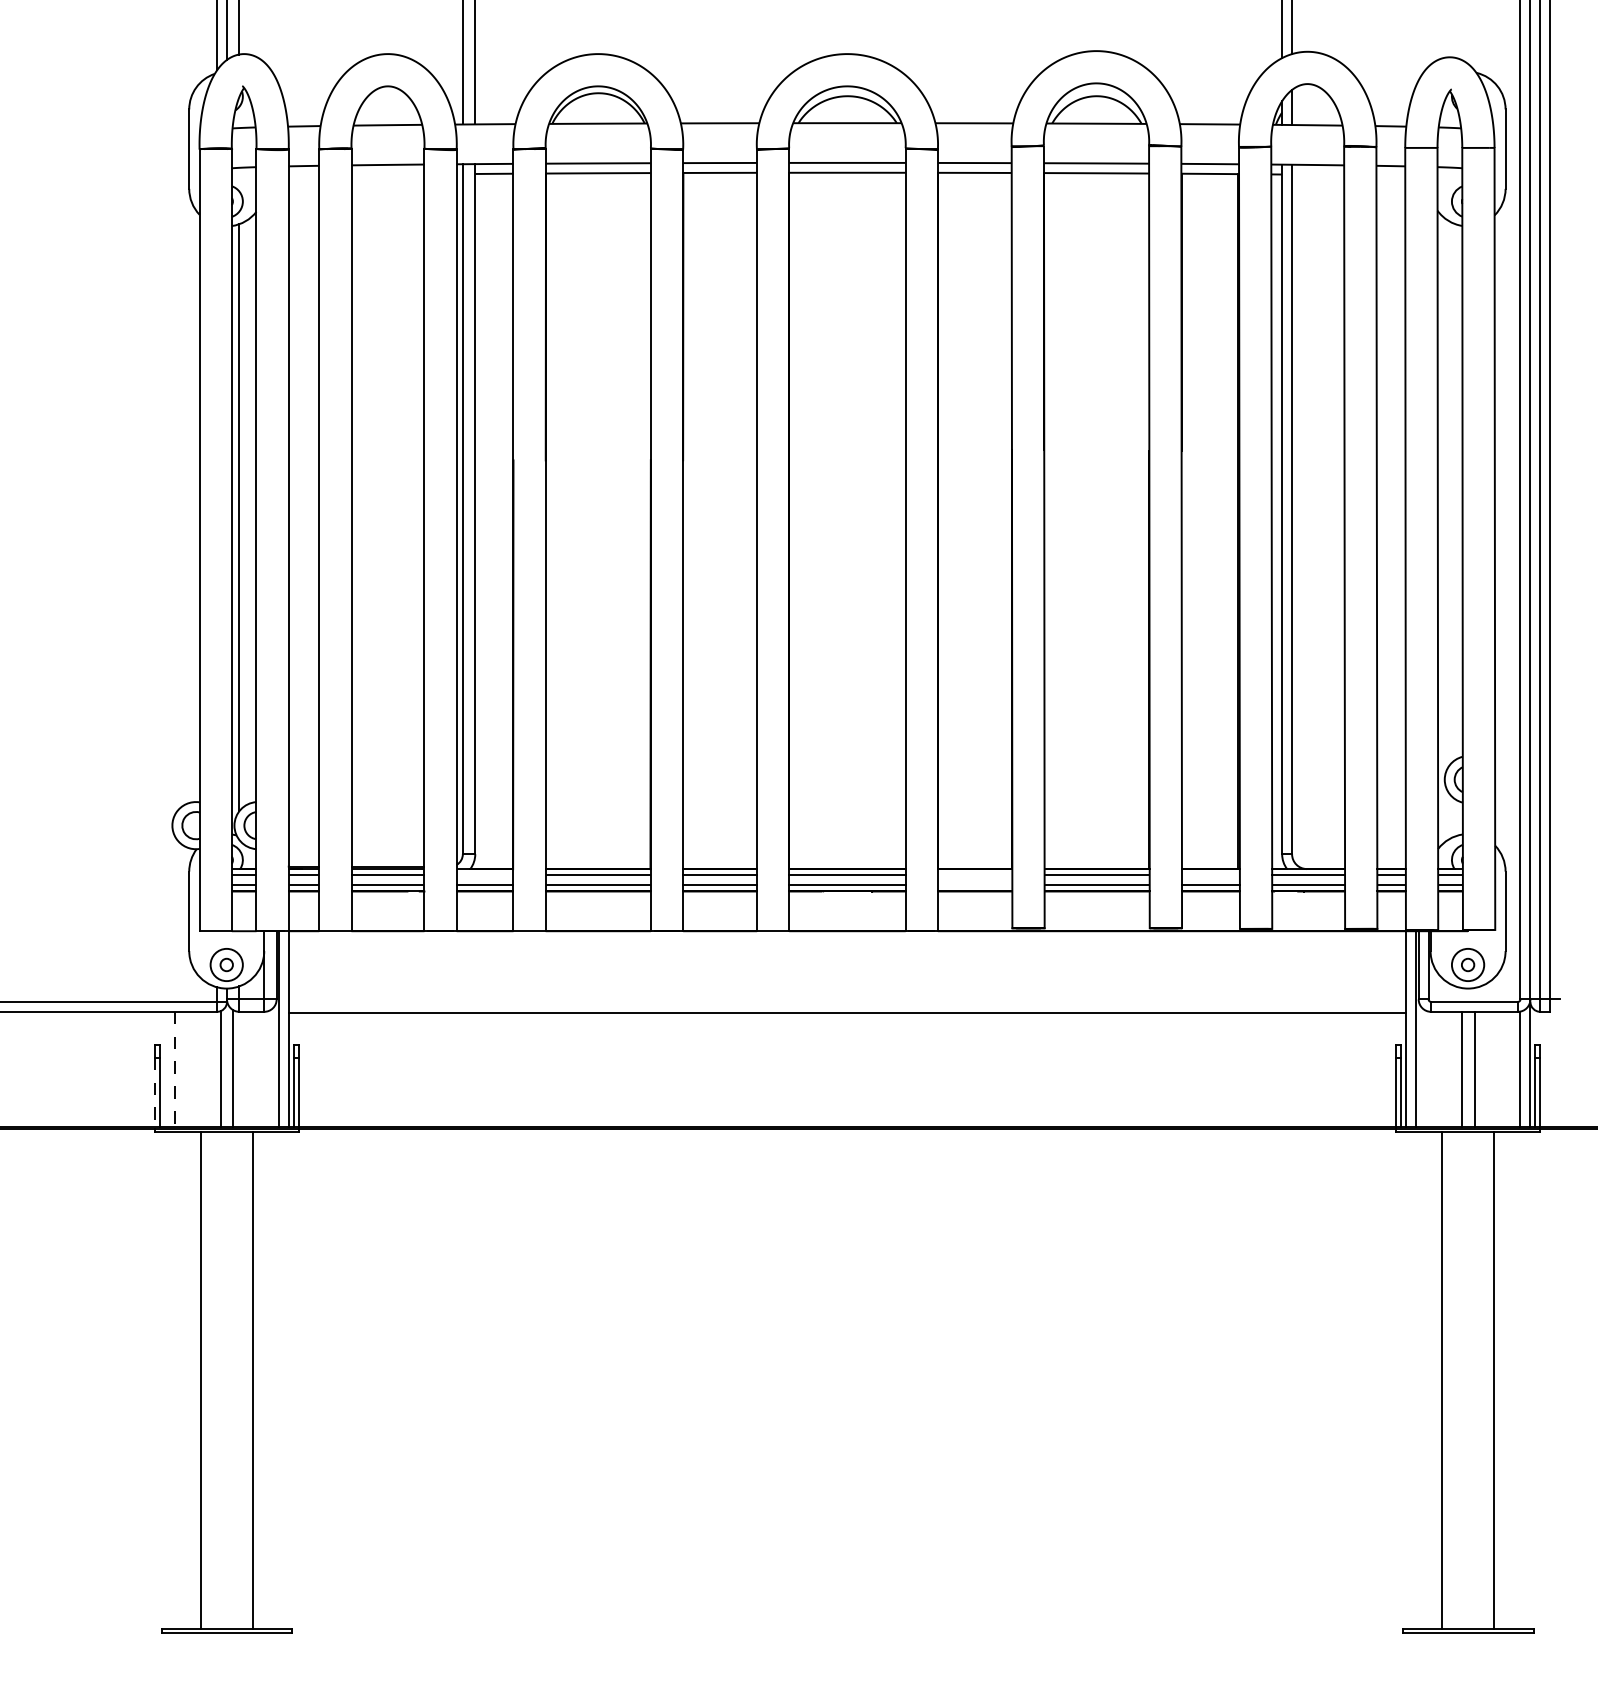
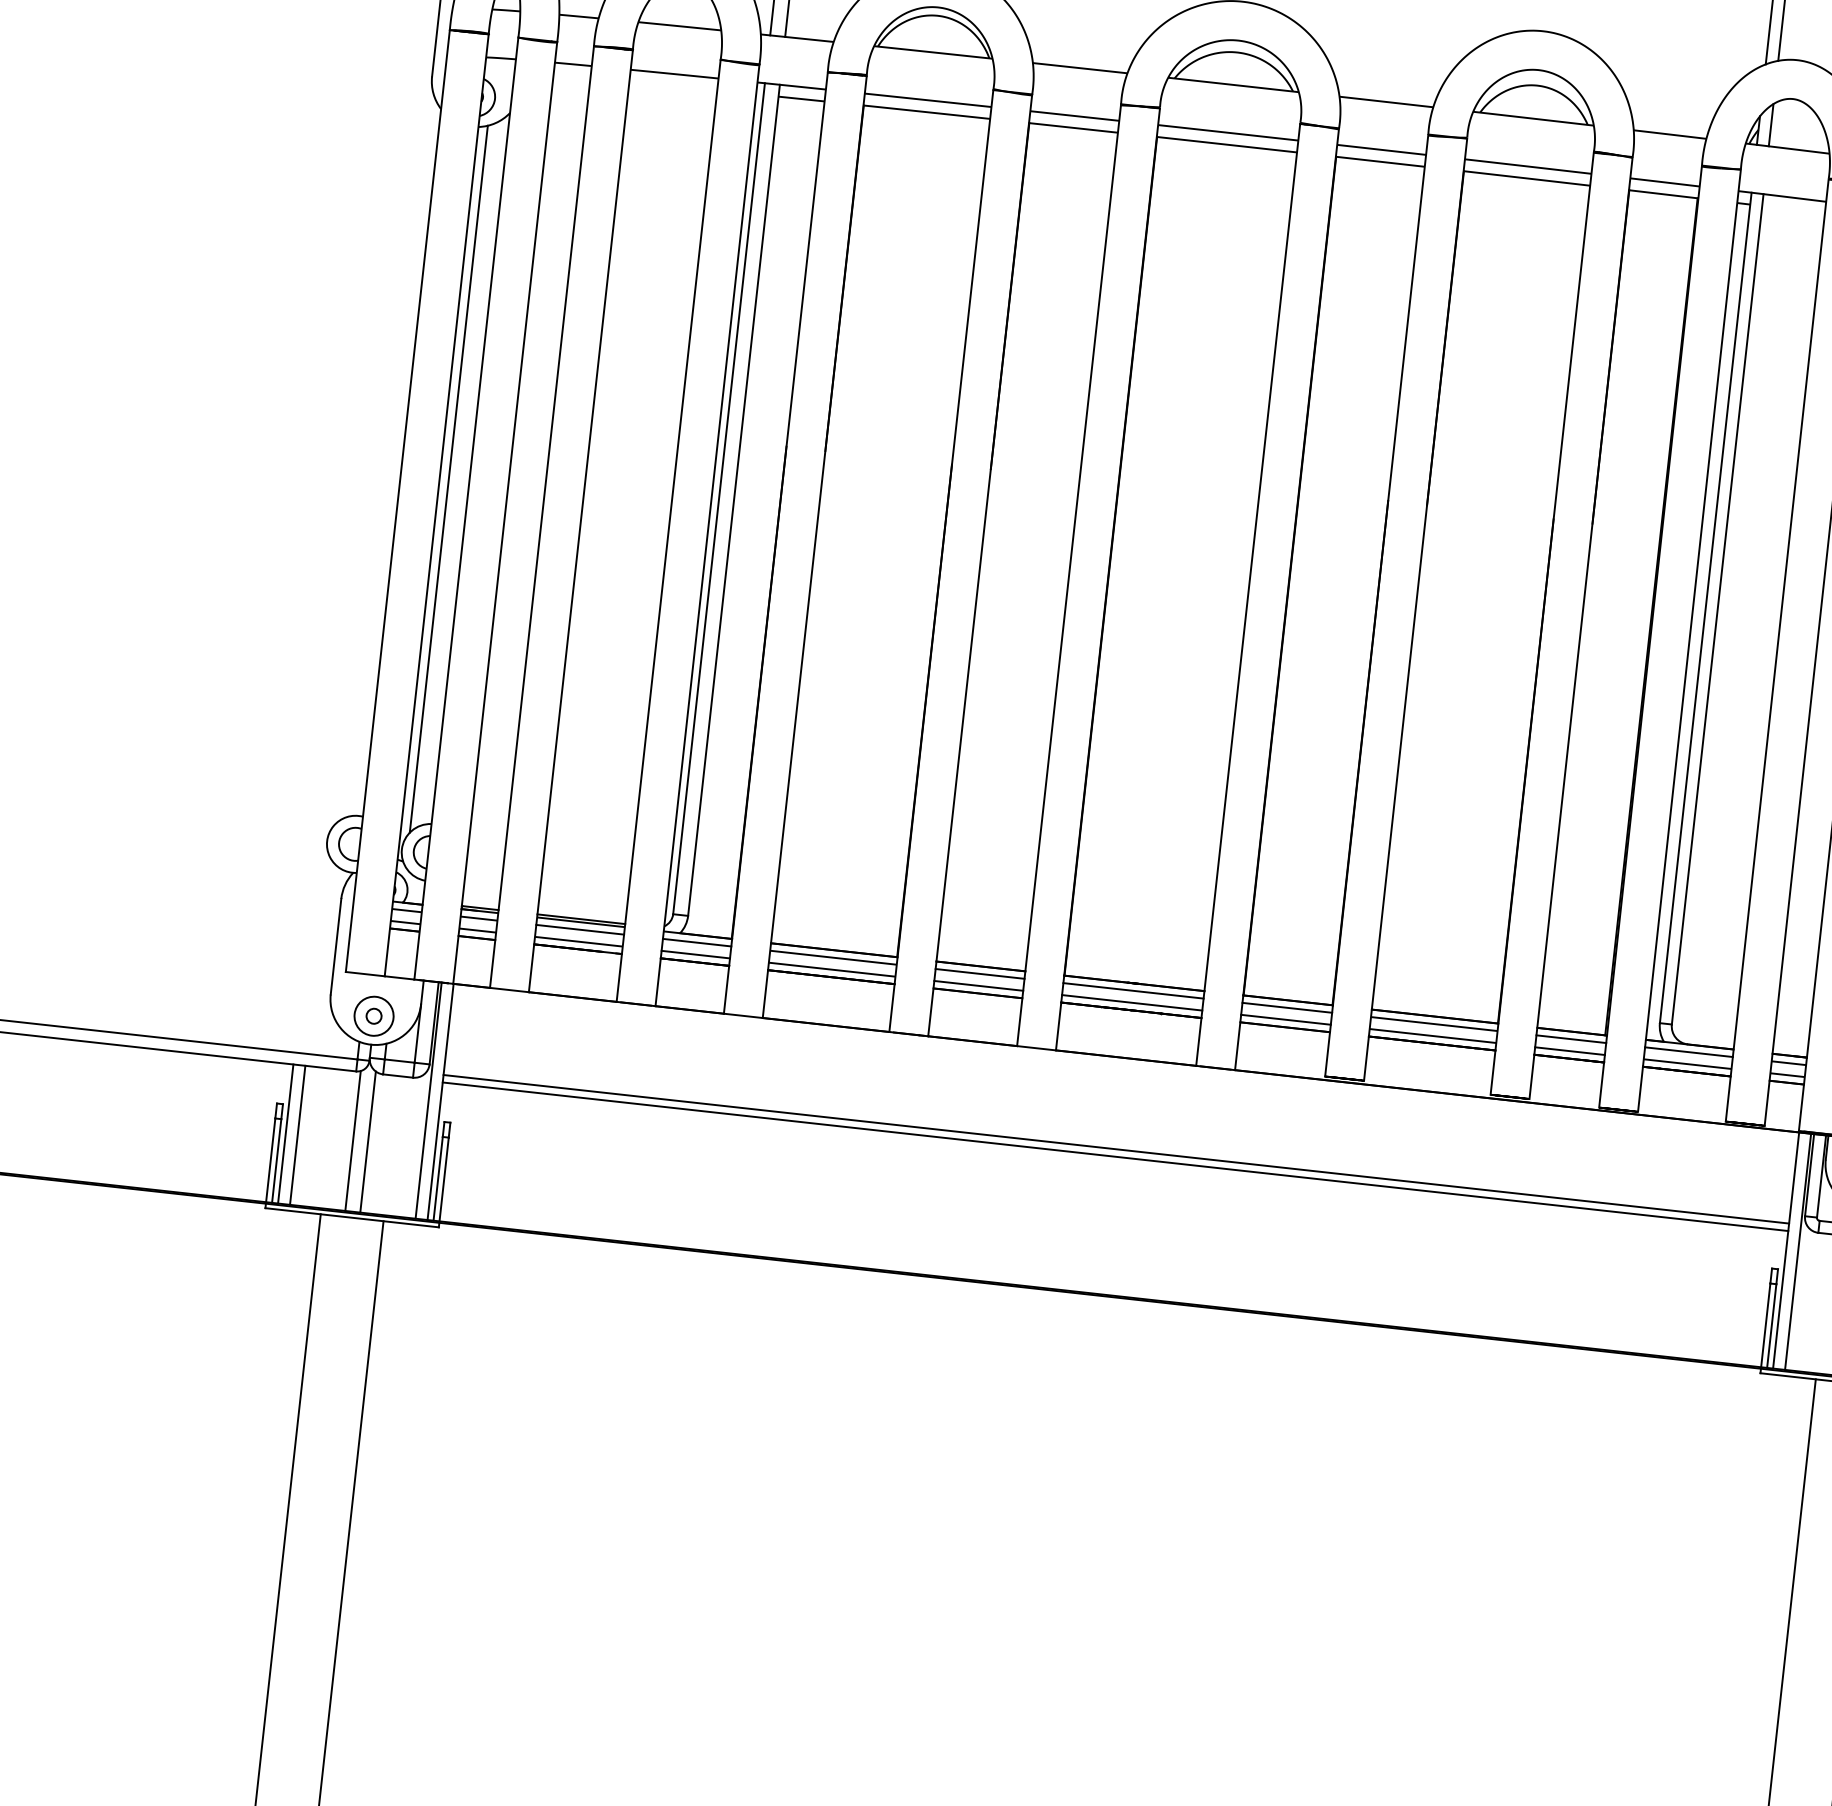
line: (484, 875) -> (696, 942), added
line: (974, 875) -> (1286, 1007), added
line: (1210, 875) -> (1570, 1039), added
line: (974, 885) -> (1285, 1019), added
line: (847, 1006) -> (1116, 1148), added
line: (164, 1069) -> (285, 1133), added
line: (174, 1069) -> (297, 1135), dashed -> solid
line: (155, 1092) -> (271, 1160), dashed -> solid

